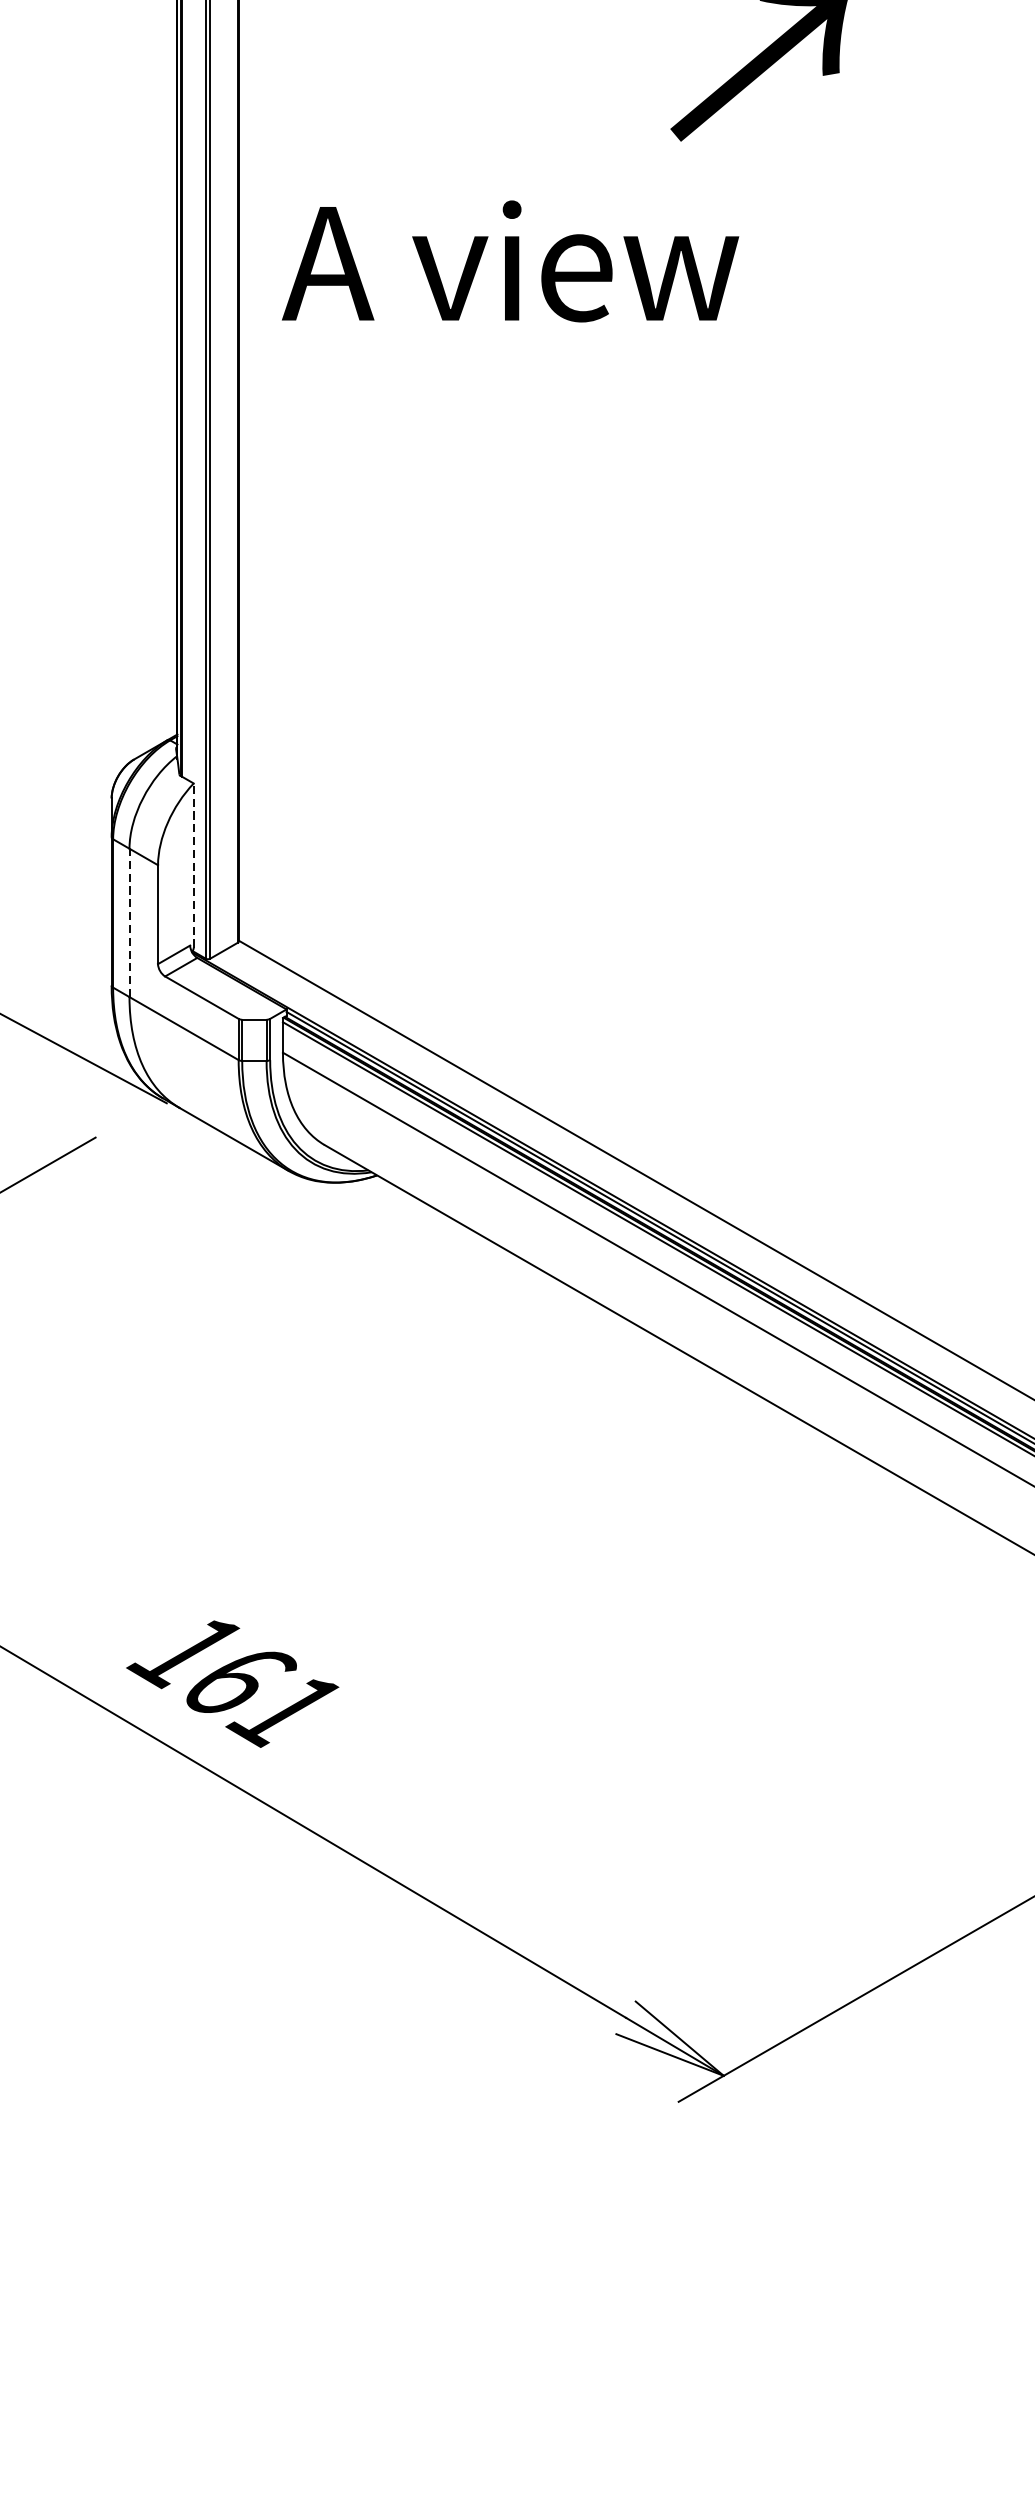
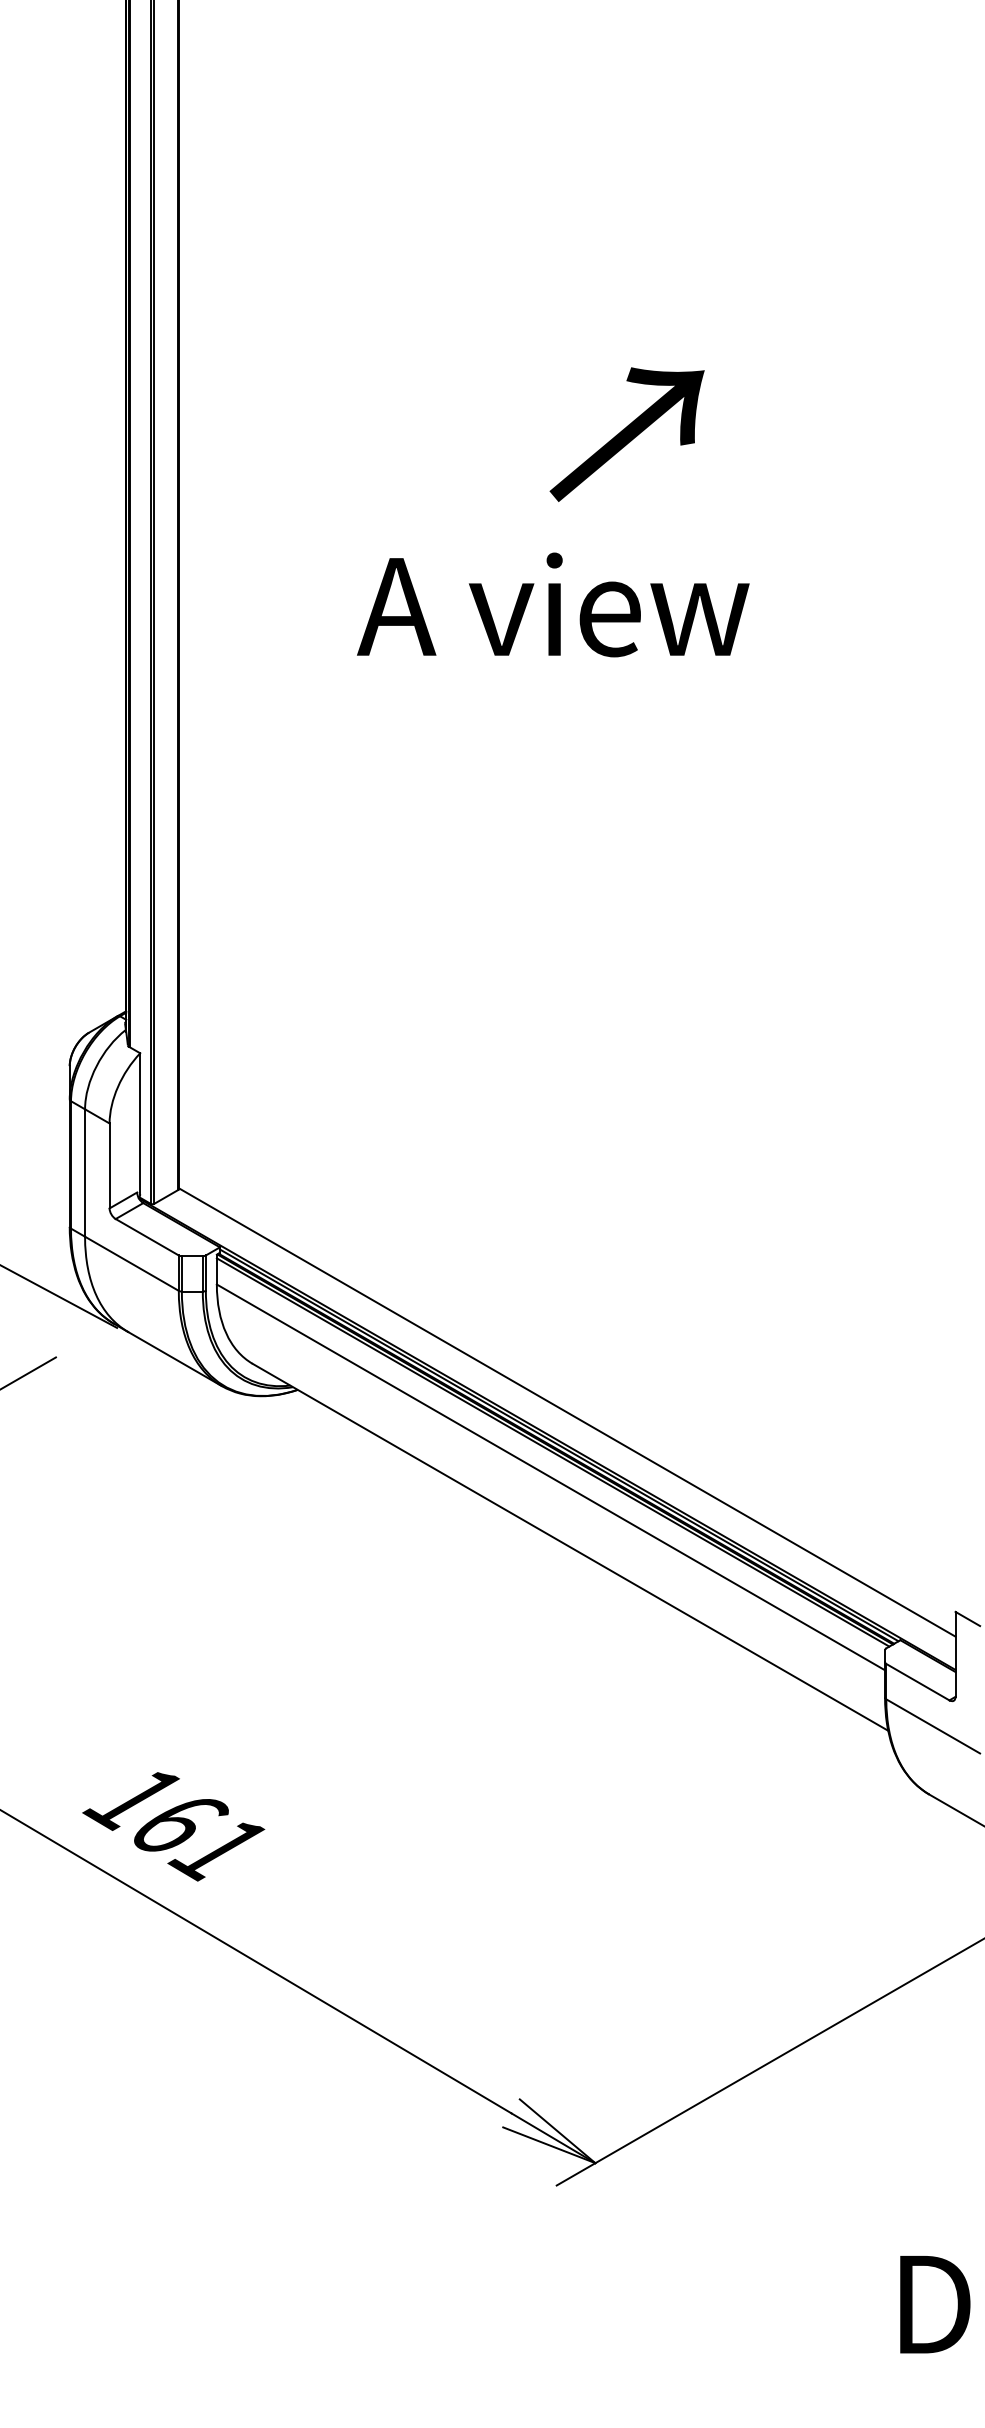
text: (510, 260) -> (553, 604), moved
line: (194, 865) -> (140, 1123), dashed -> solid
line: (129, 923) -> (85, 1173), dashed -> solid

